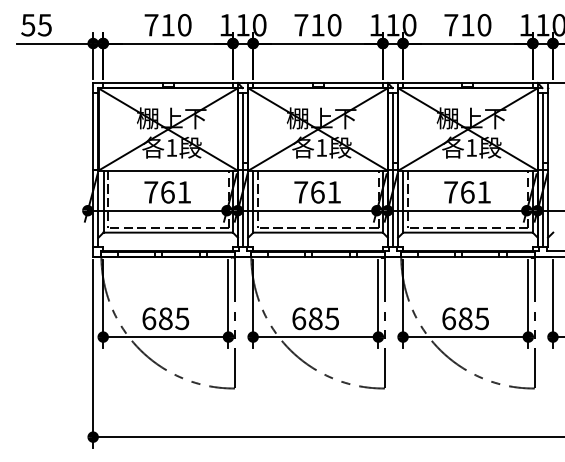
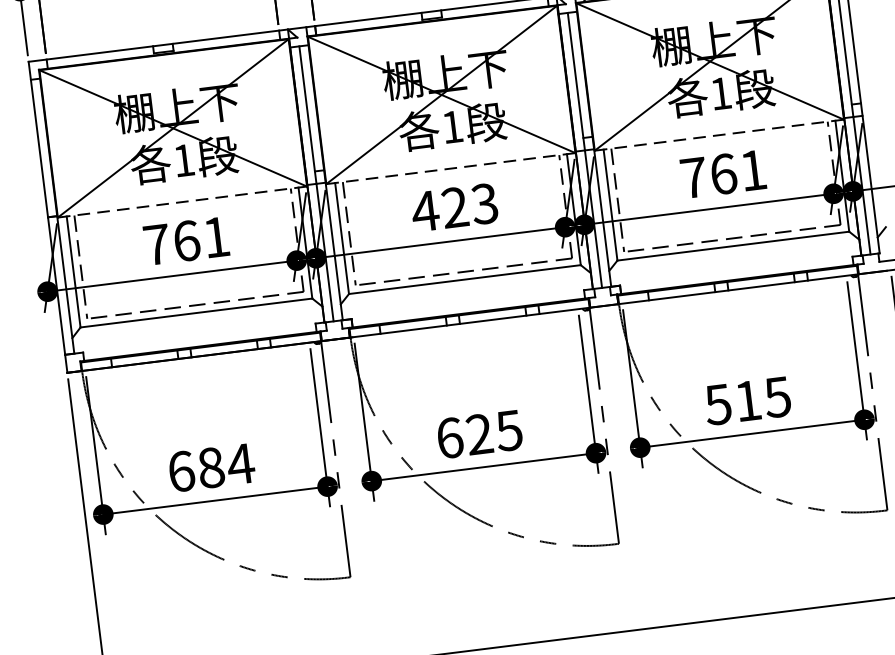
line: (168, 170) -> (183, 201), solid -> dashed
line: (318, 170) -> (451, 168), solid -> dashed
line: (467, 170) -> (718, 135), solid -> dashed
text: (316, 192) -> (452, 208), 761 -> 423
text: (181, 318) -> (239, 463), 685 -> 684
text: (315, 318) -> (479, 433), 685 -> 625
text: (456, 318) -> (731, 402), 685 -> 515

